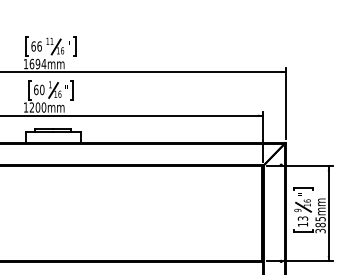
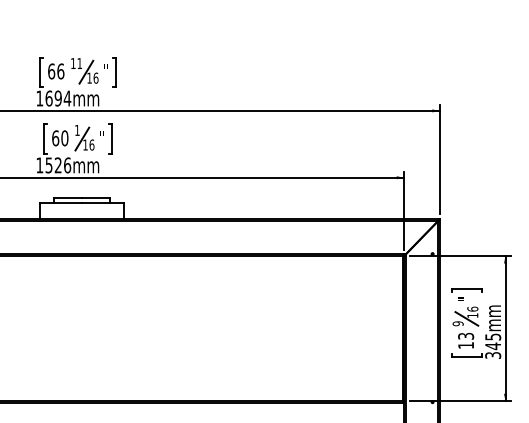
text: (37, 107) -> (57, 165), 1200mm -> 1526mm
text: (320, 225) -> (492, 346), 385mm -> 345mm

